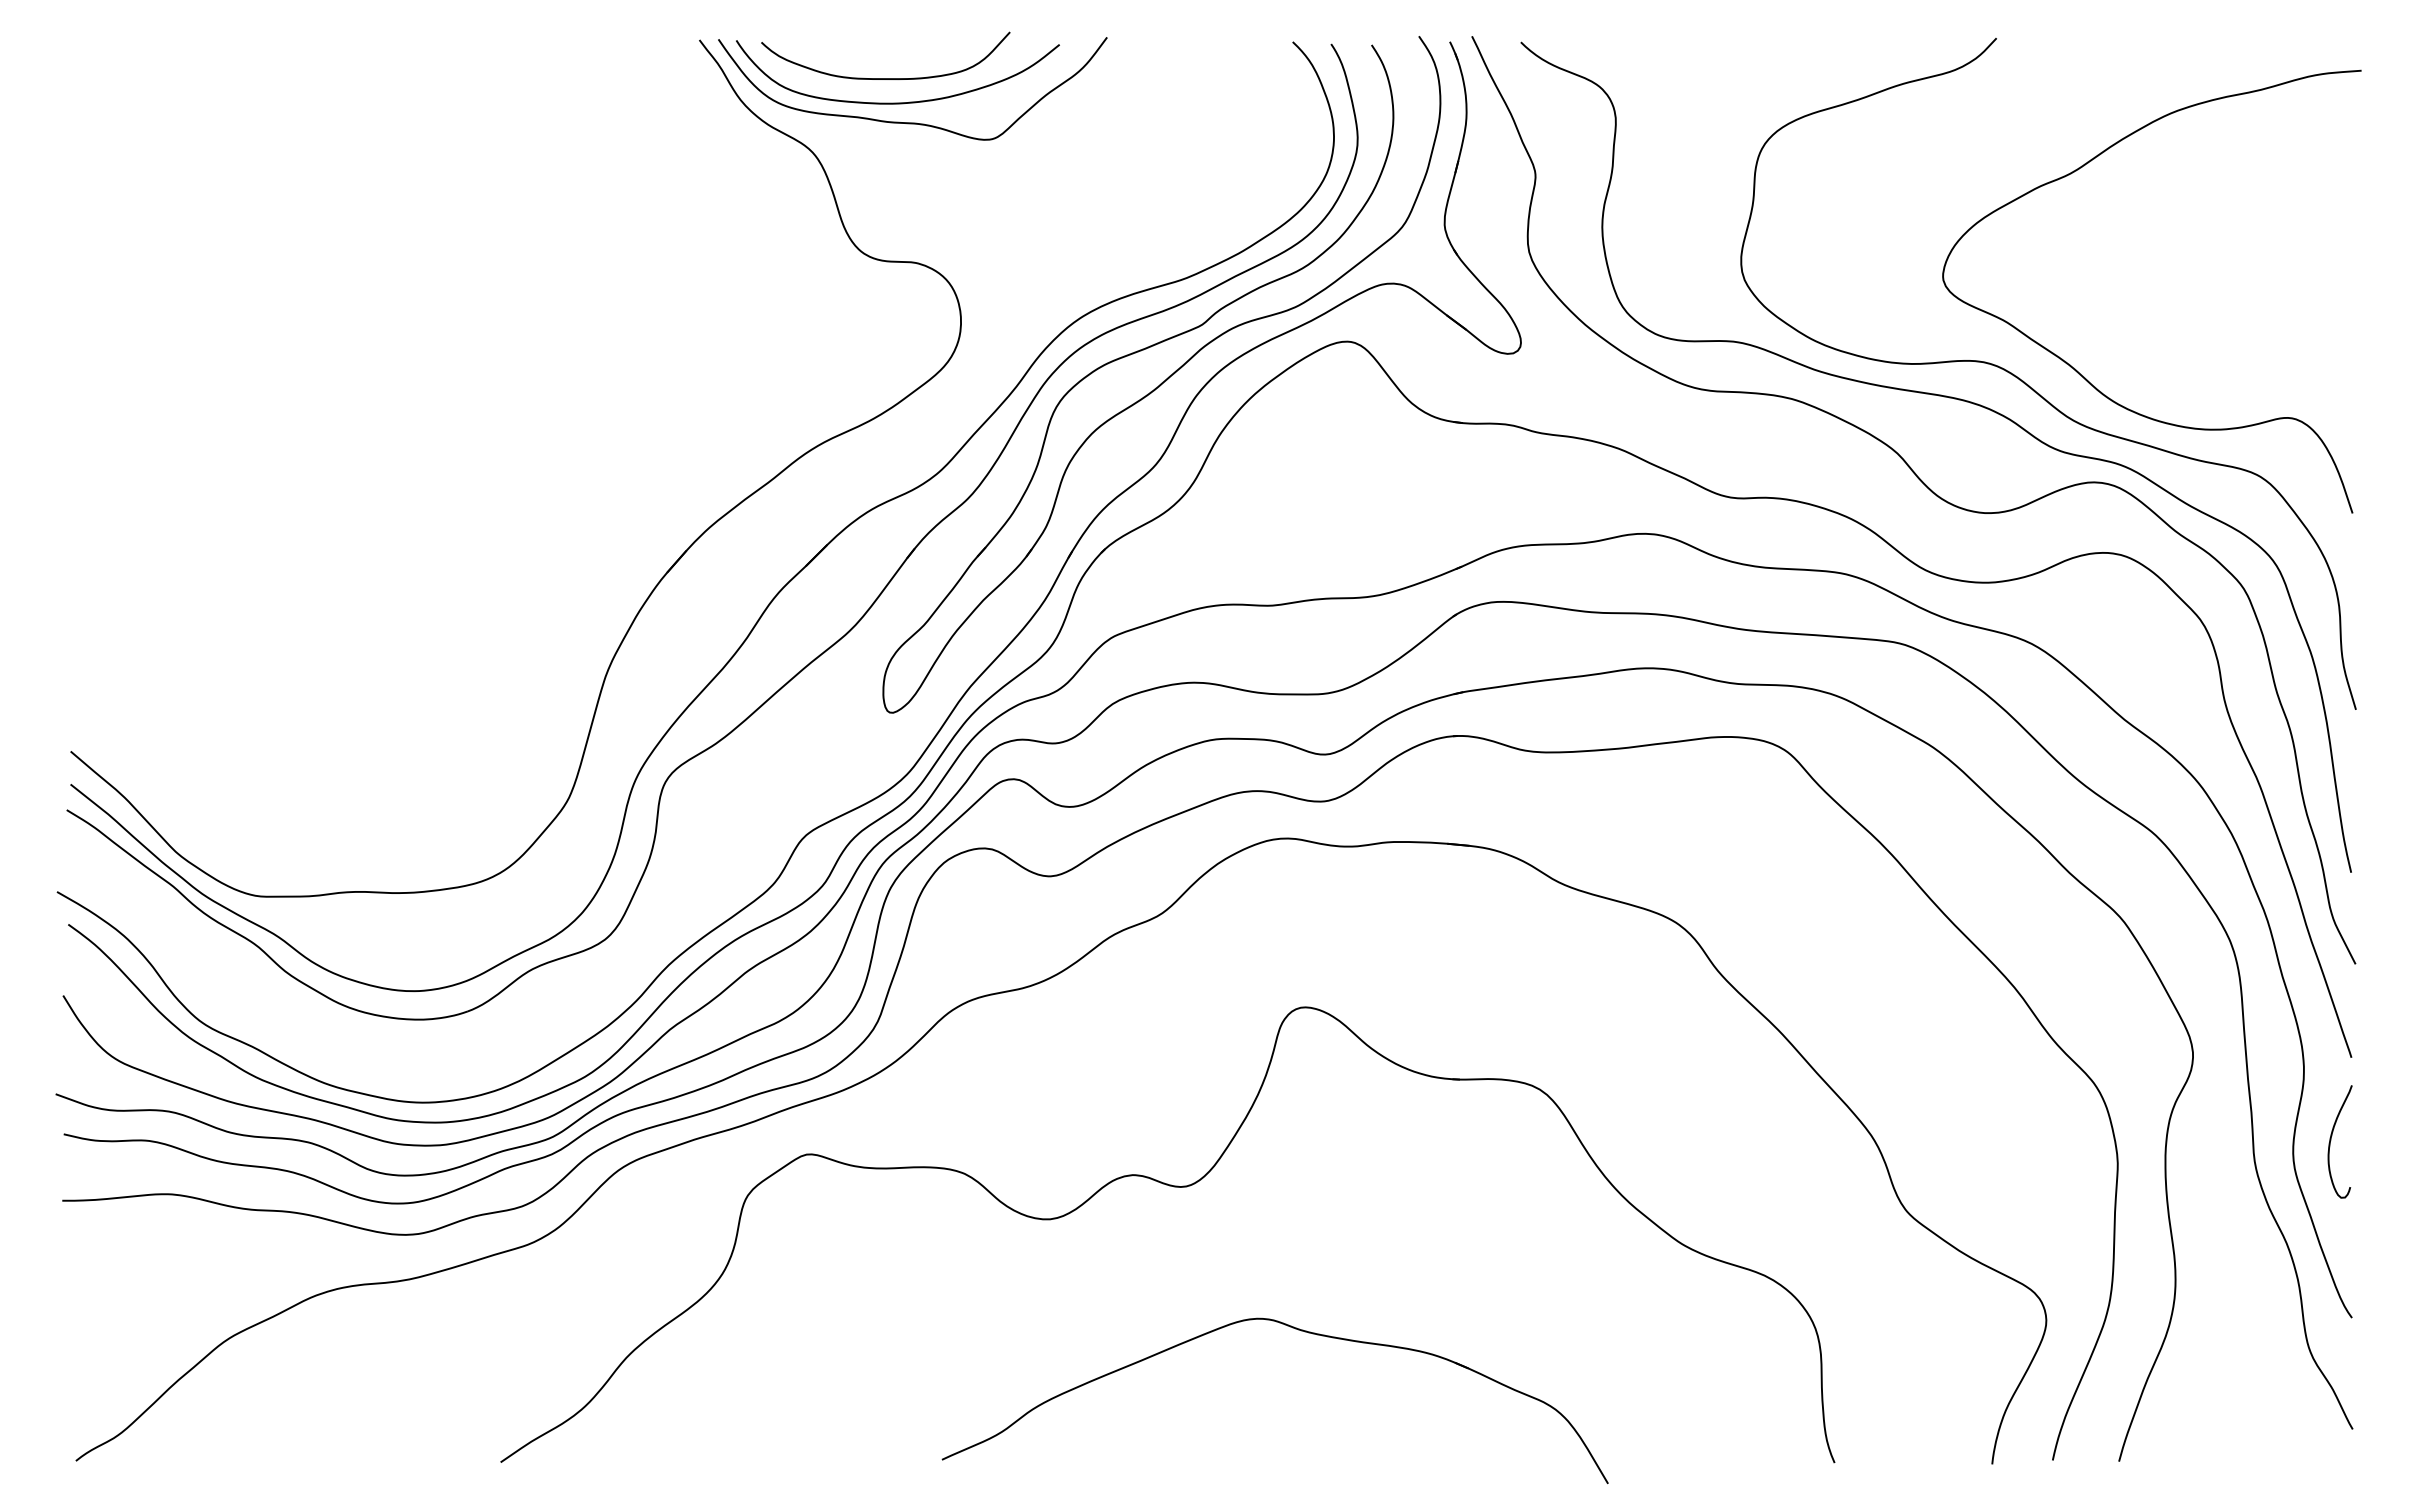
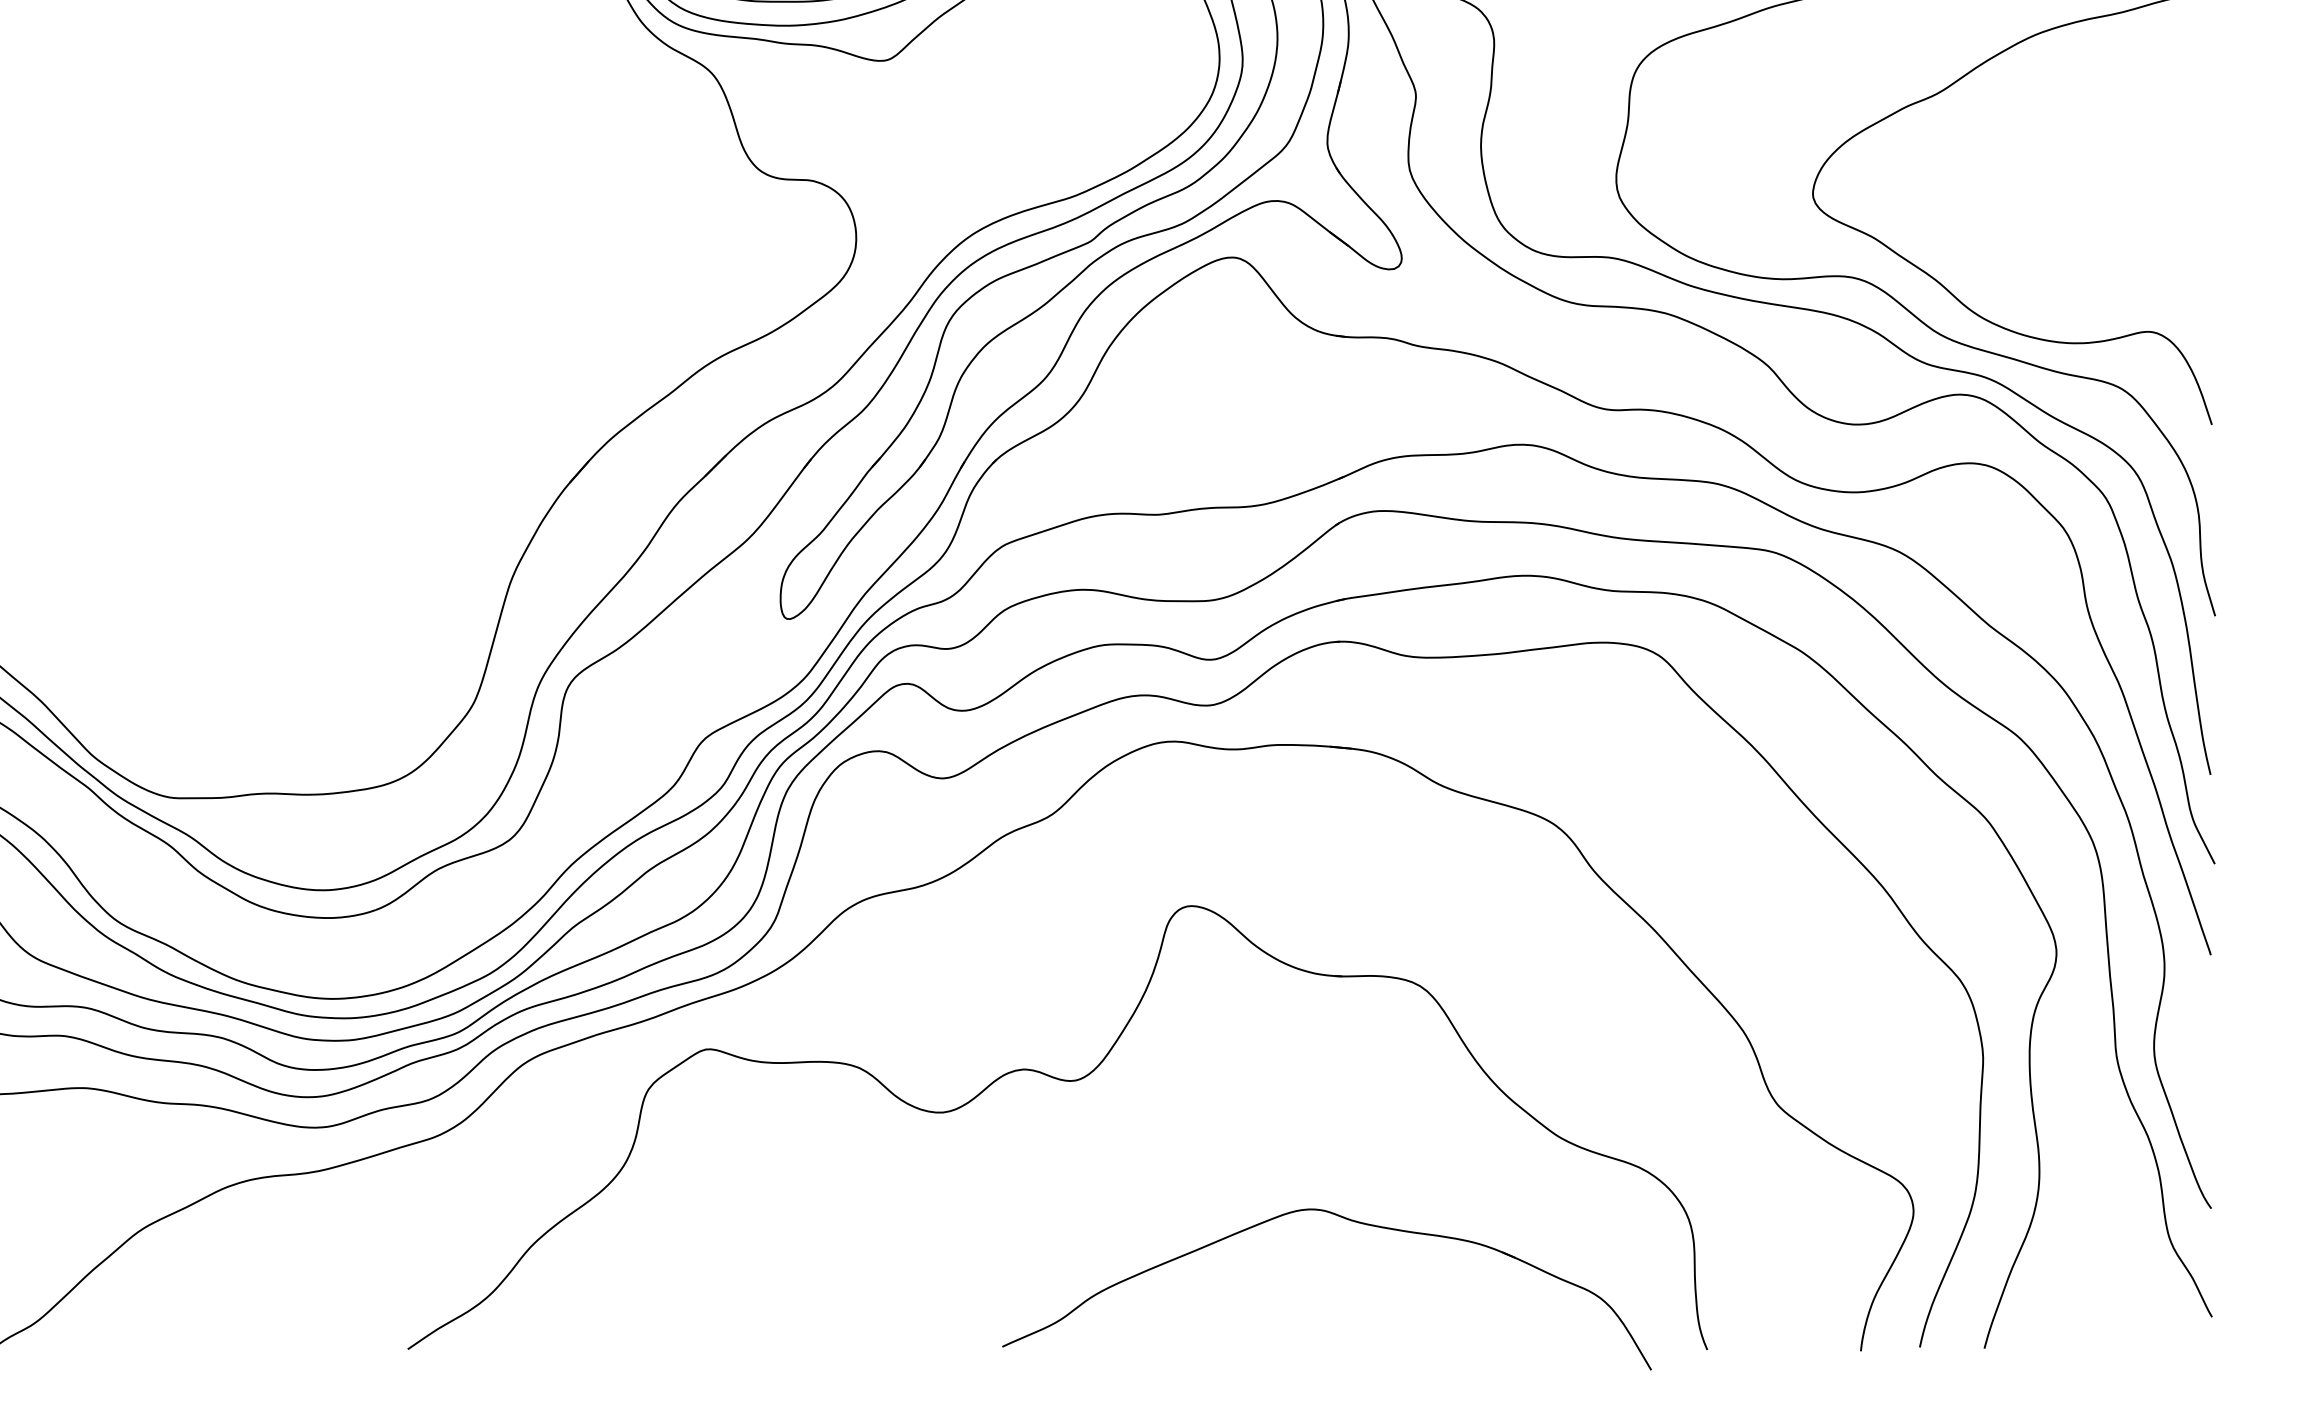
curve: (2331, 1140) -> (2191, 1035), removed
part: (1298, 1330) -> (1349, 1220), moved

